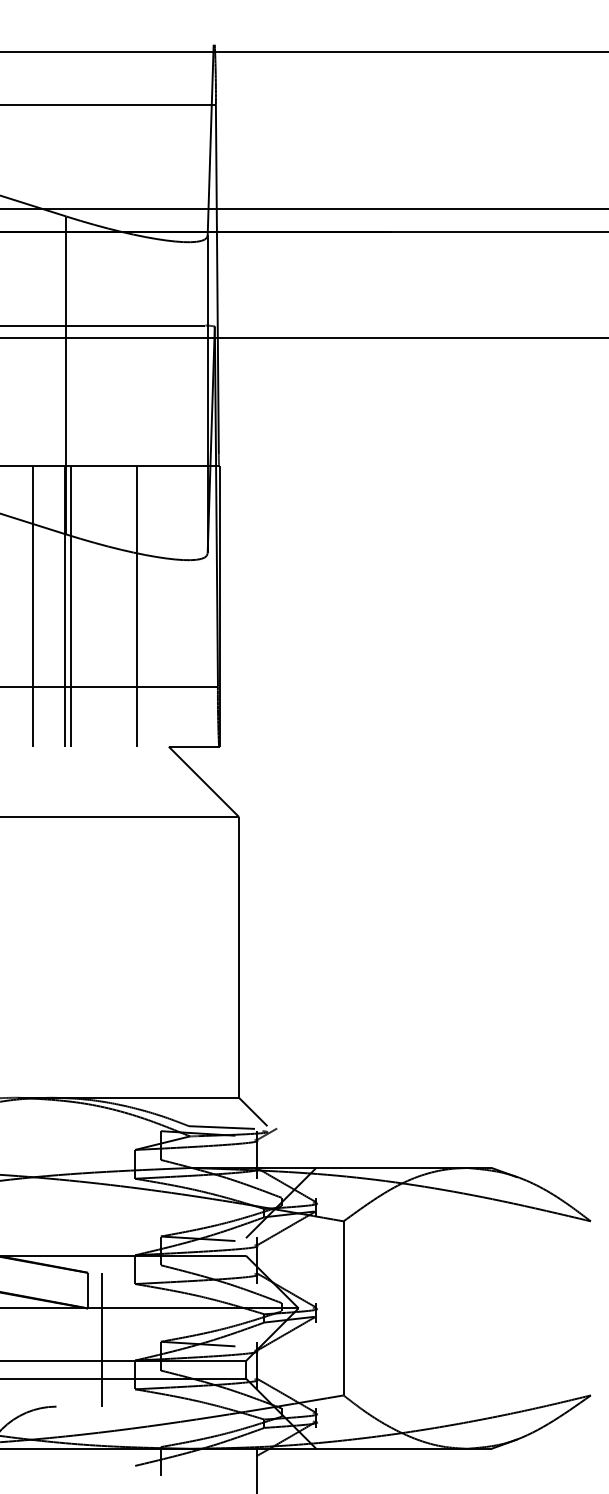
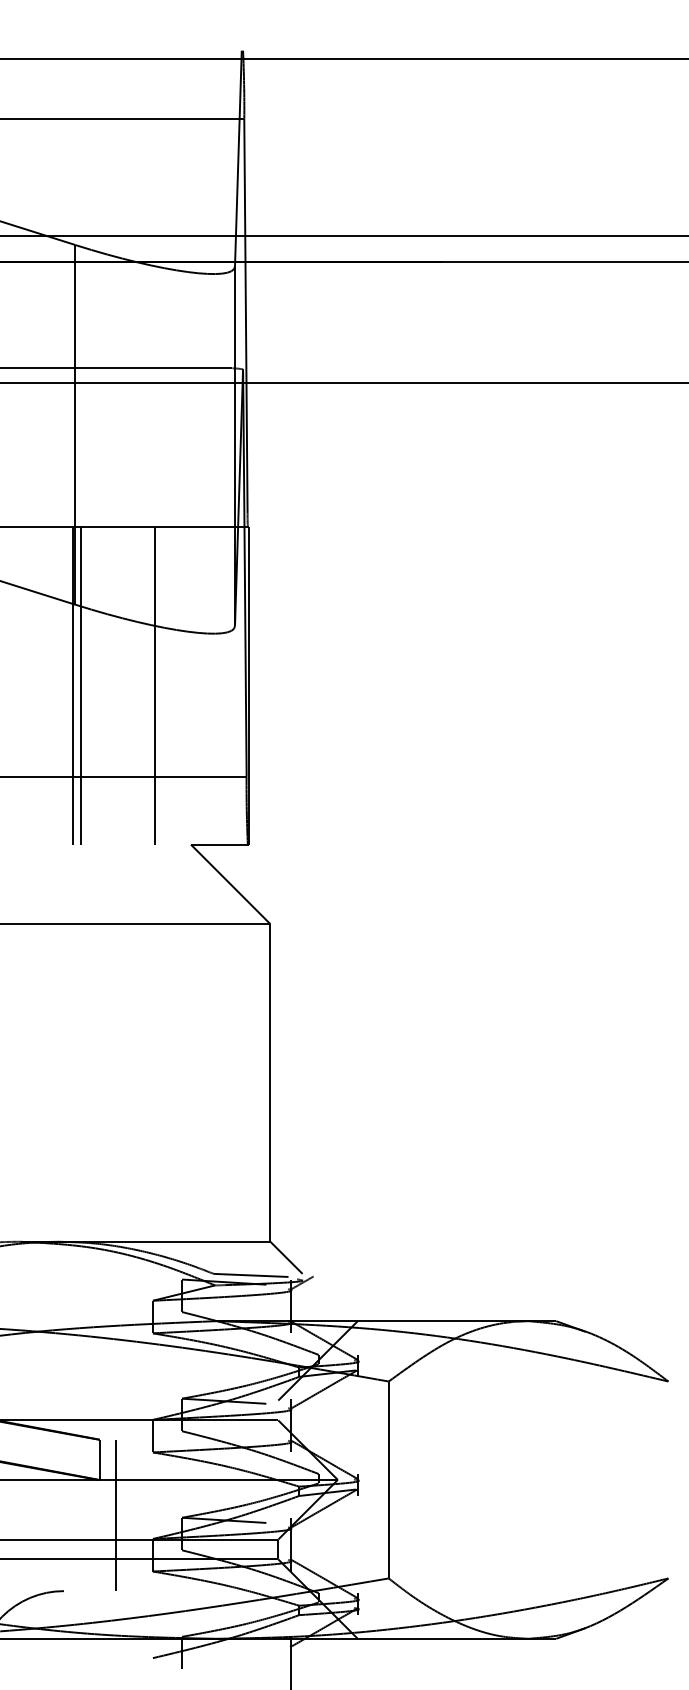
line: (33, 605) -> (37, 685), removed

